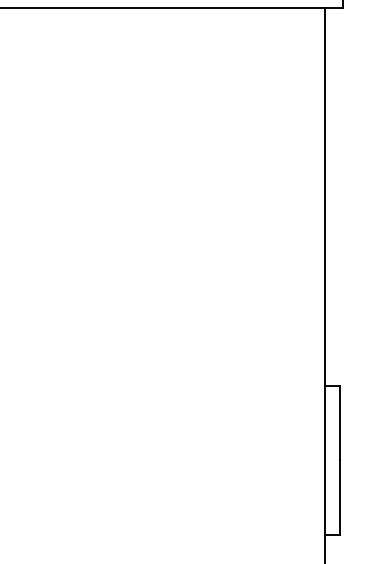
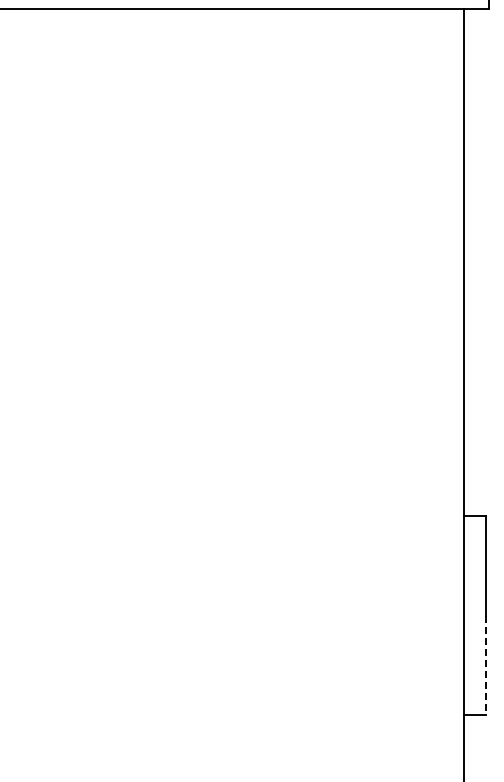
line: (340, 497) -> (485, 665), solid -> dashed

